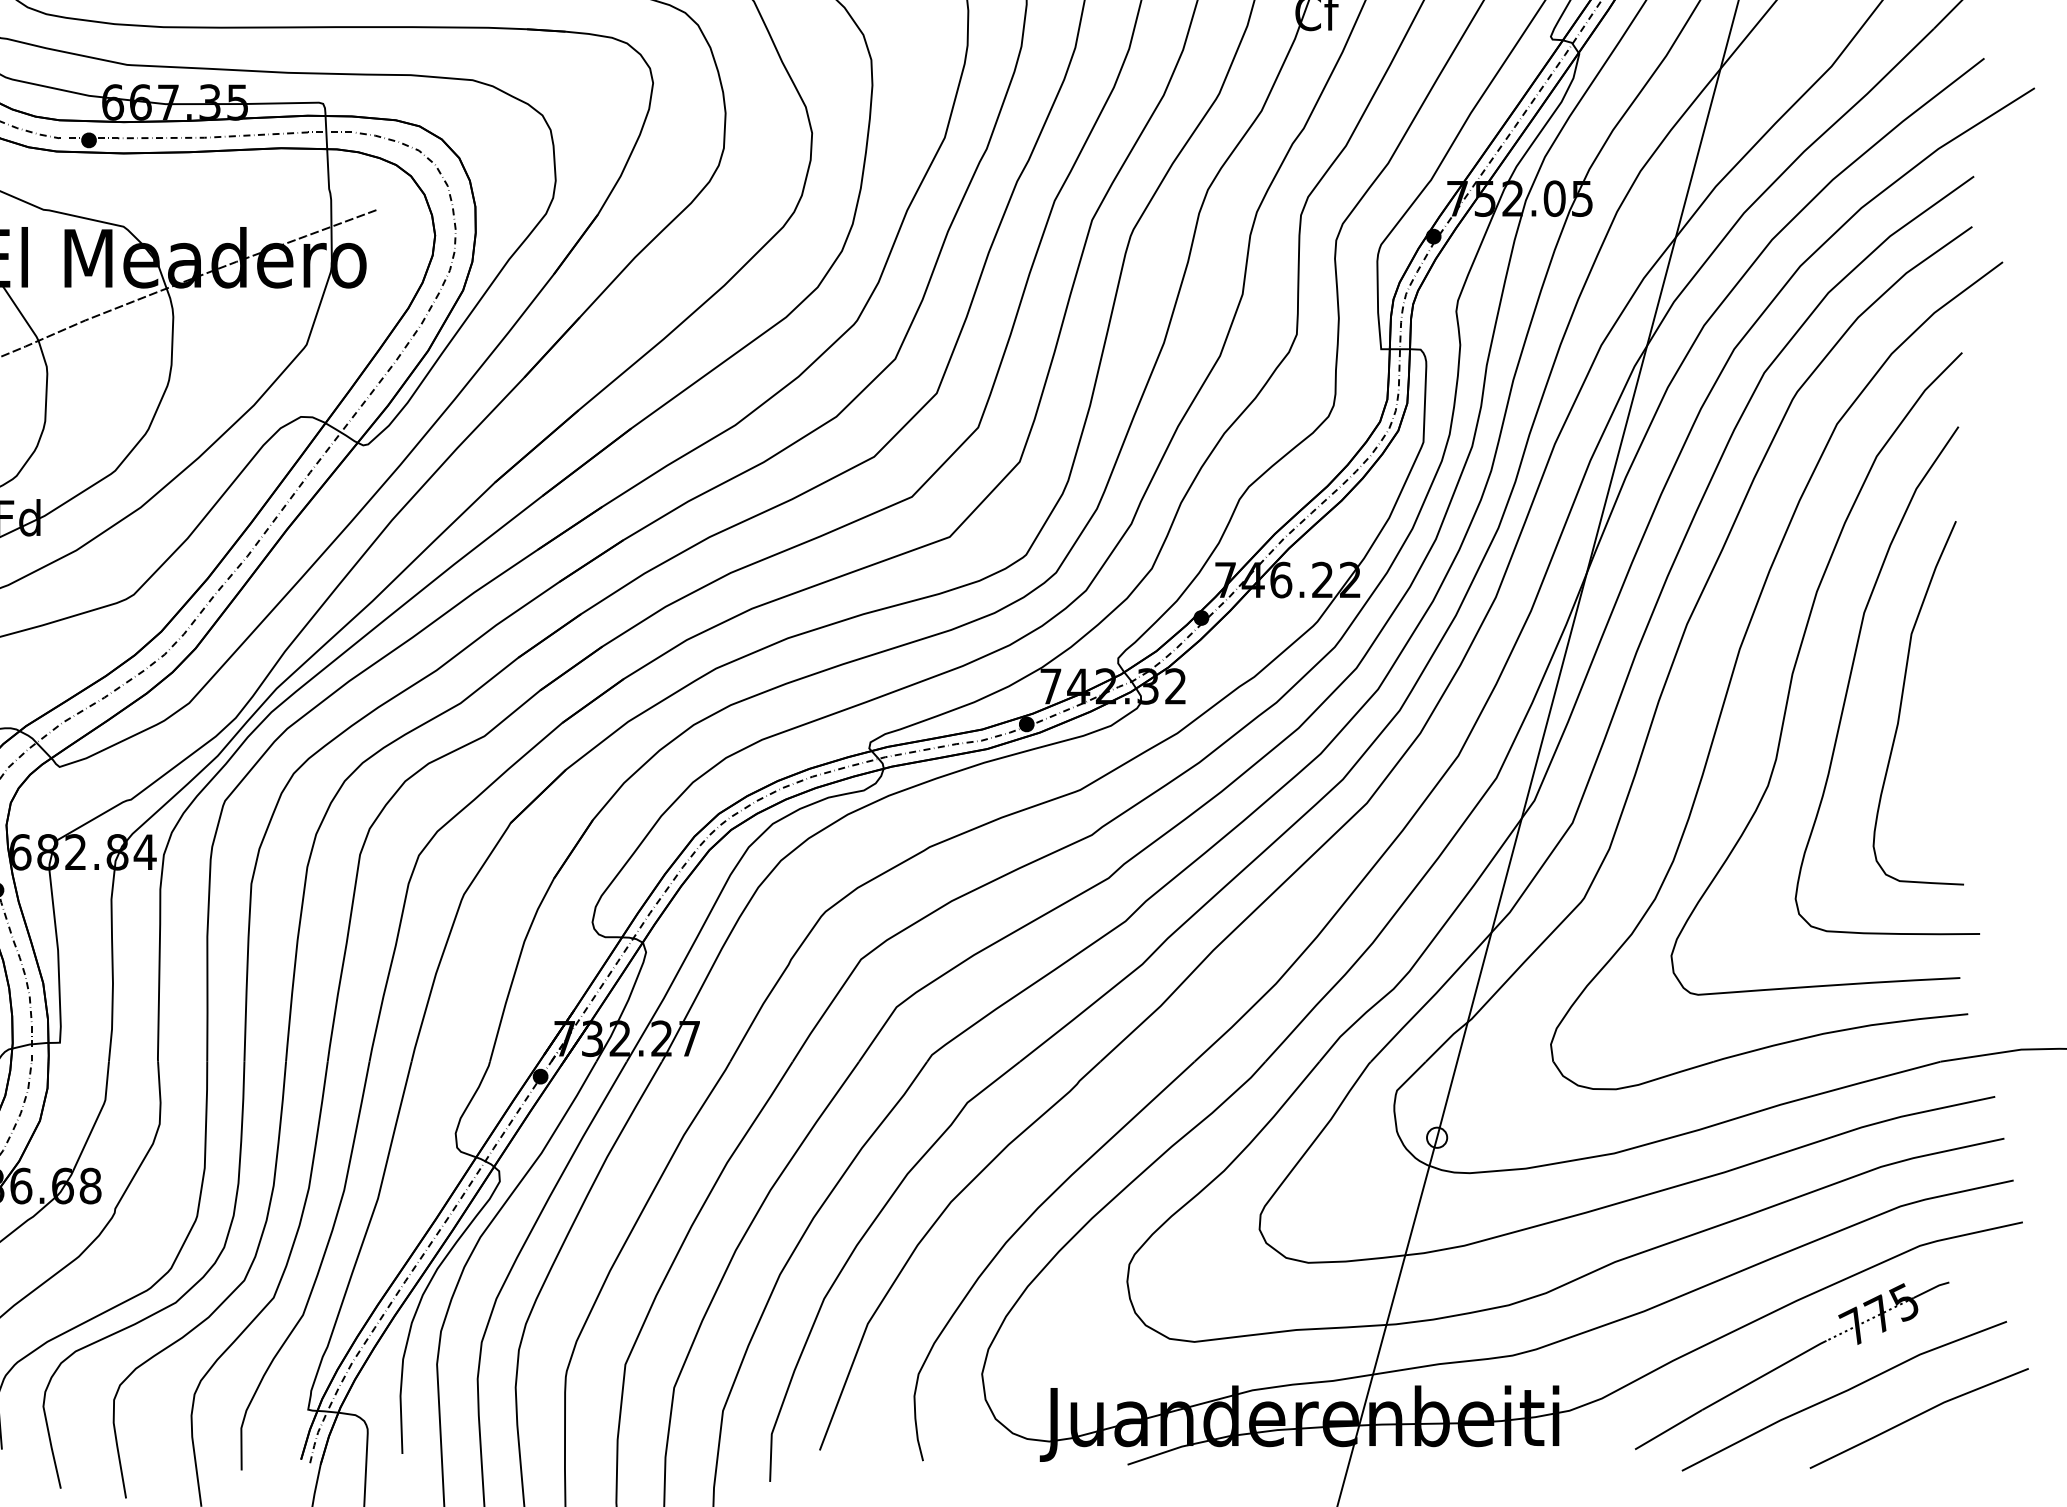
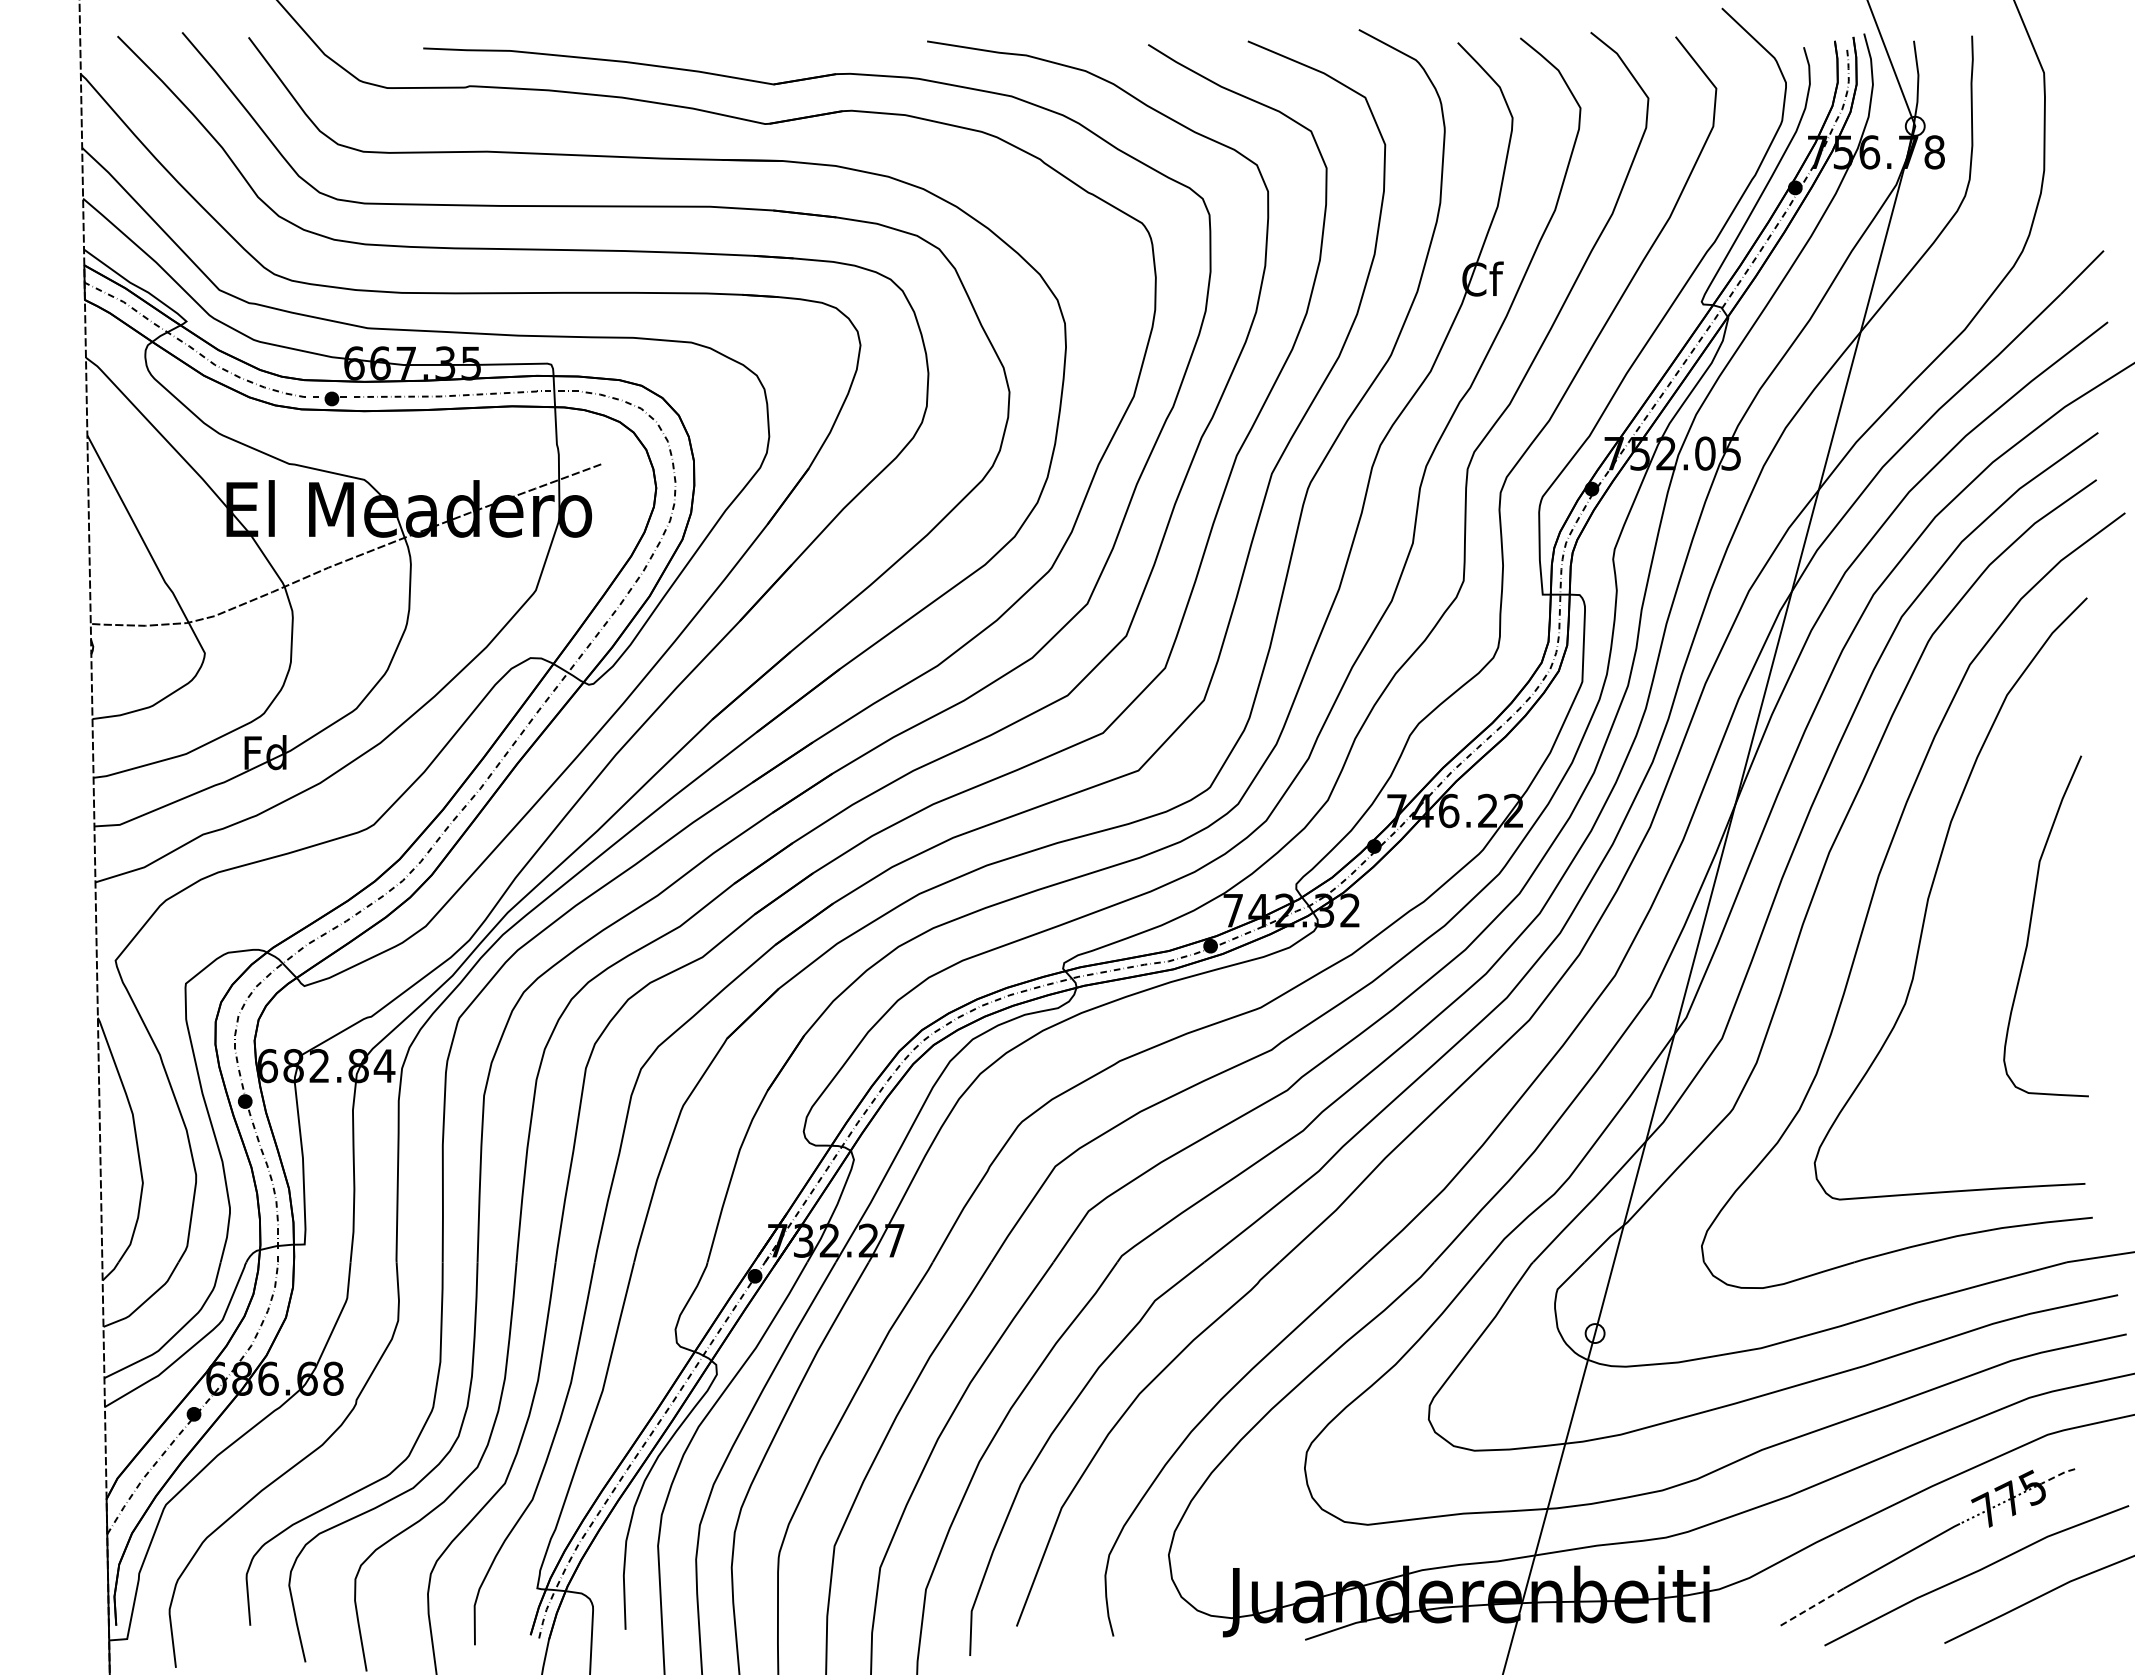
curve: (1852, 671) -> (1984, 896), removed
line: (1931, 1289) -> (2058, 1475), solid -> dashed
line: (1668, 1430) -> (1811, 1607), solid -> dashed

